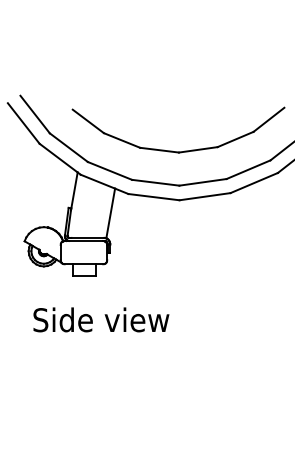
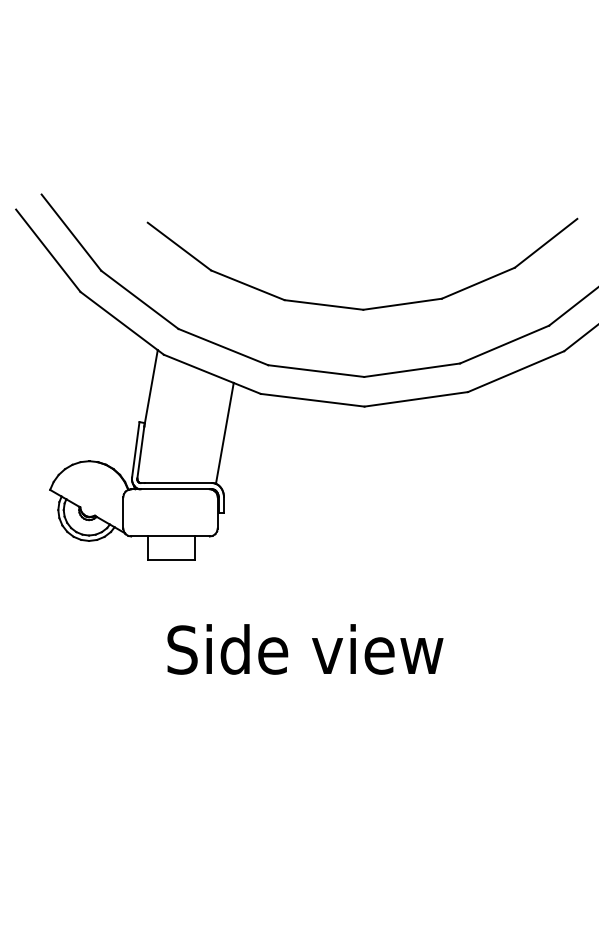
text: (101, 319) -> (305, 648), moved

